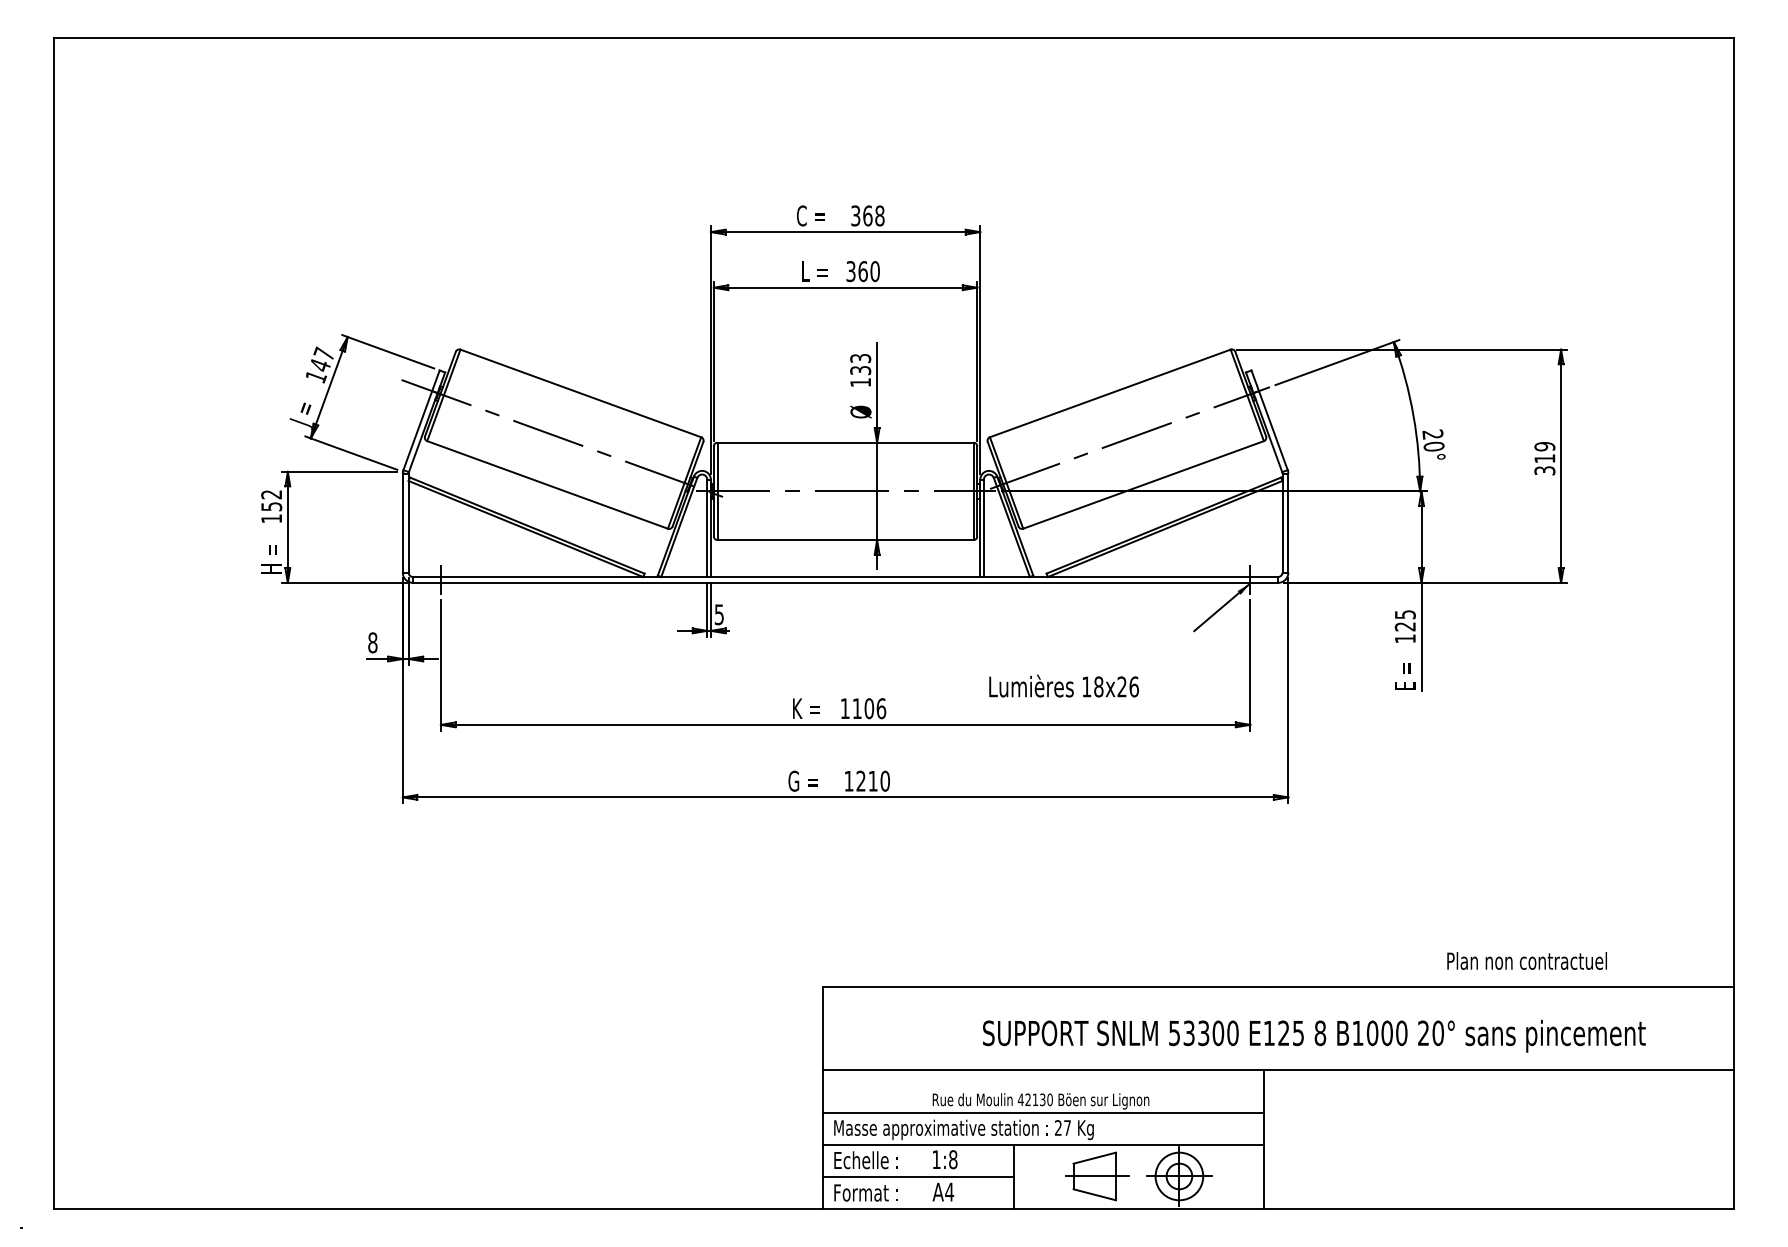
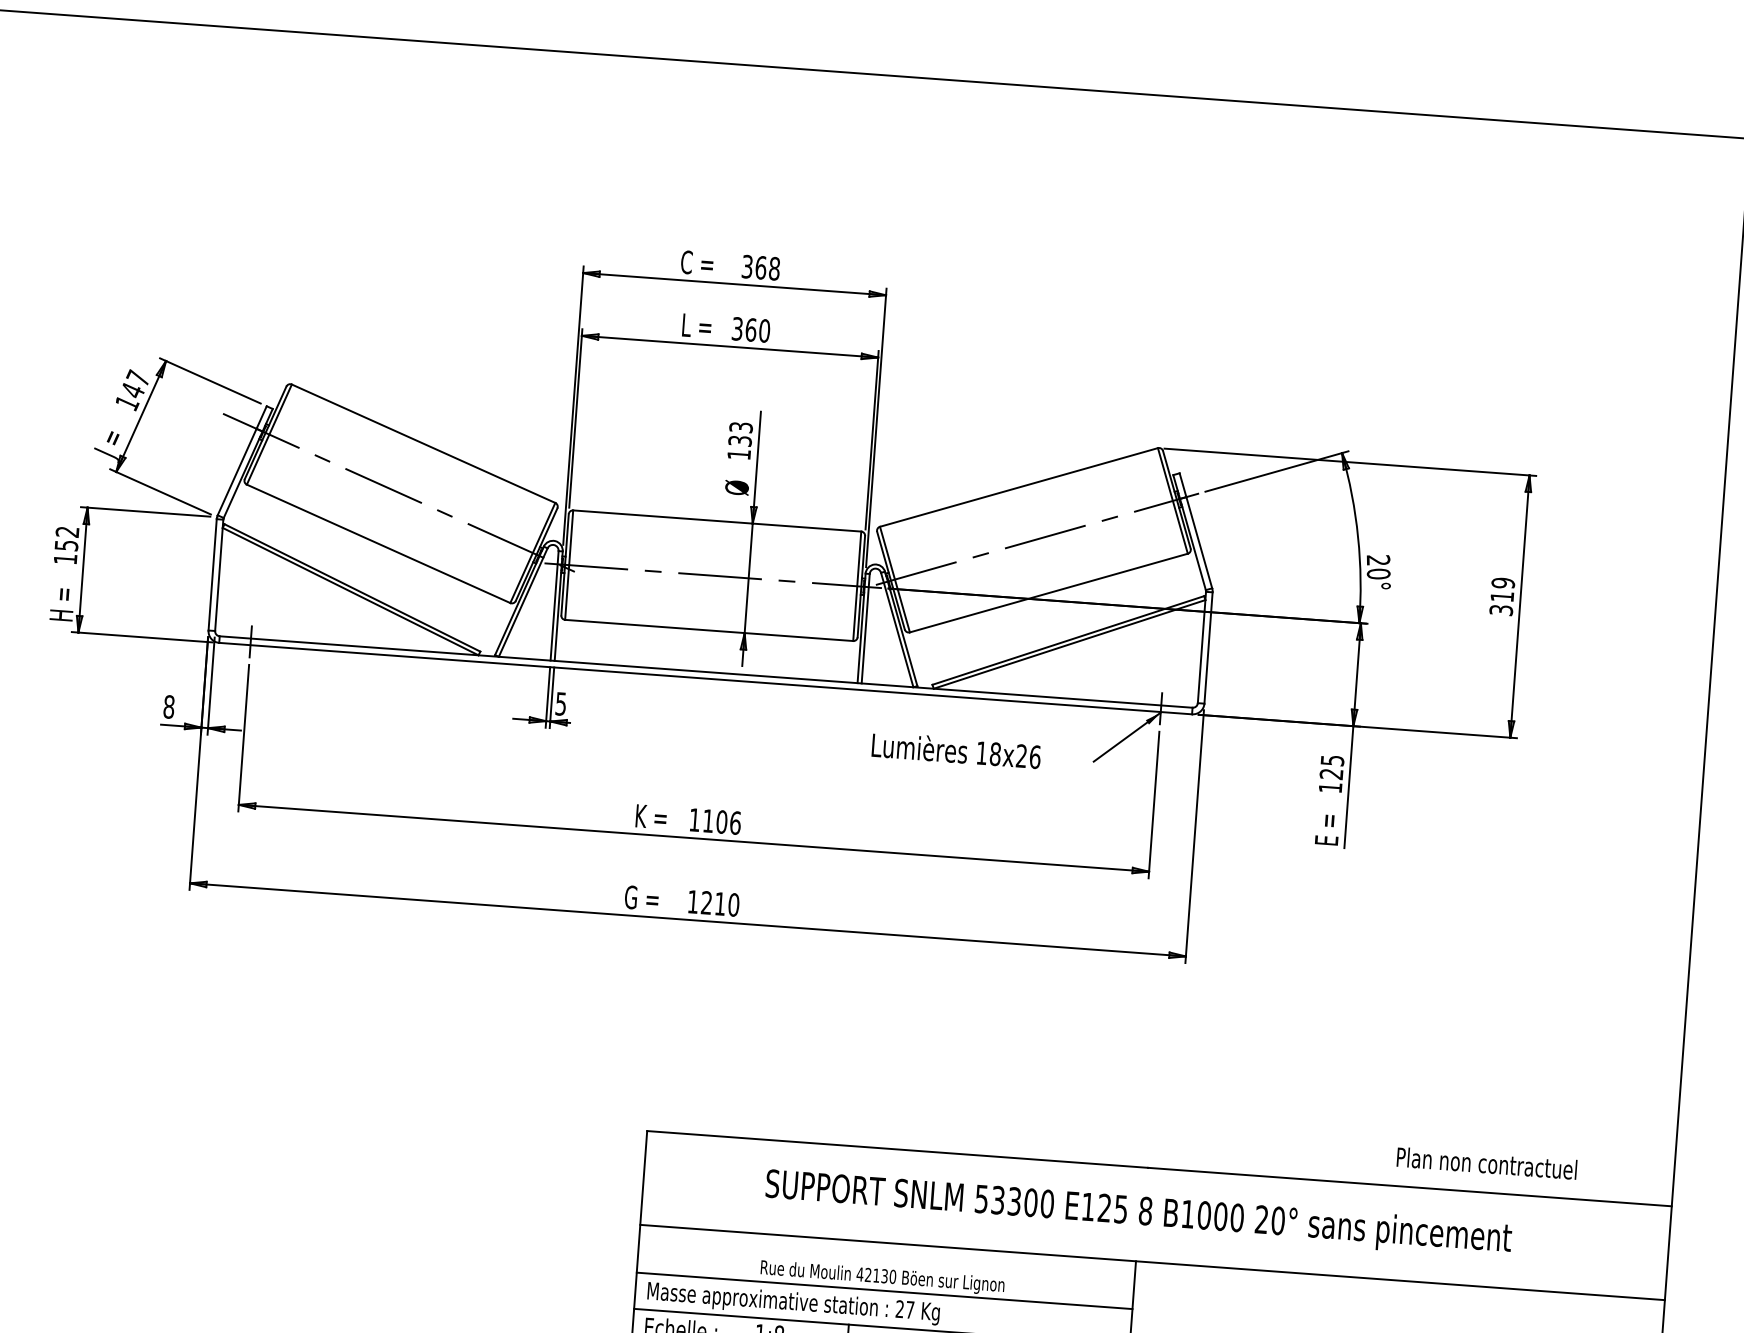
text: (1063, 685) -> (955, 749), moved
text: (1526, 960) -> (1486, 1162), moved
text: (1314, 1036) -> (1138, 1214), moved

